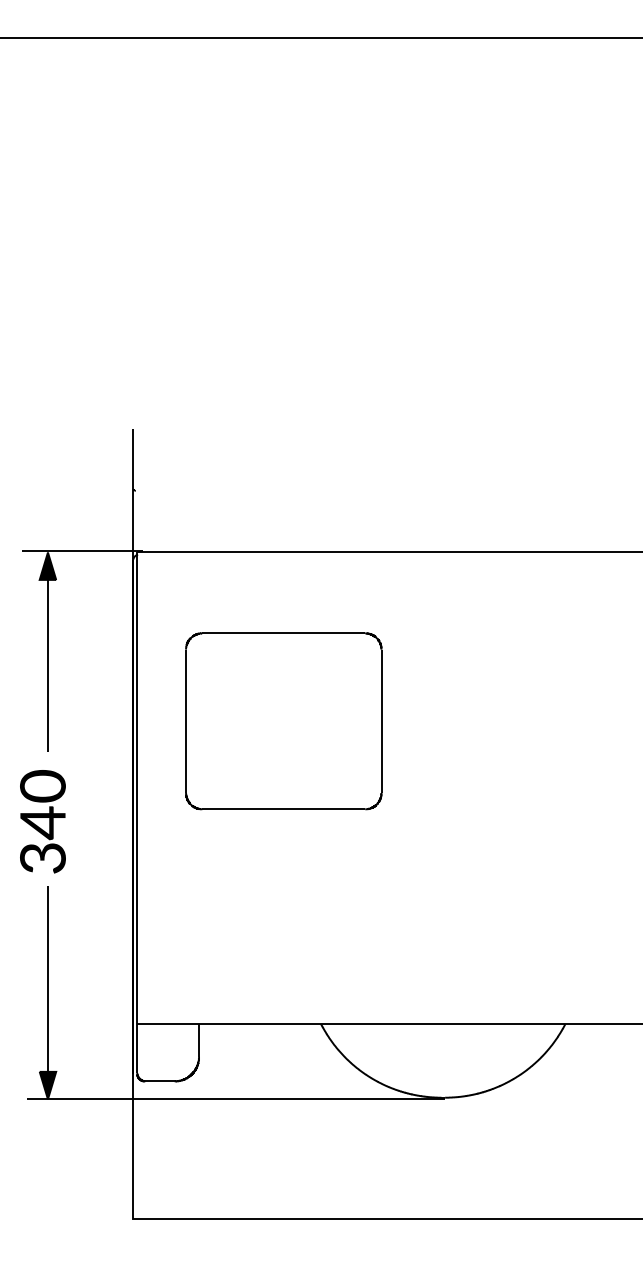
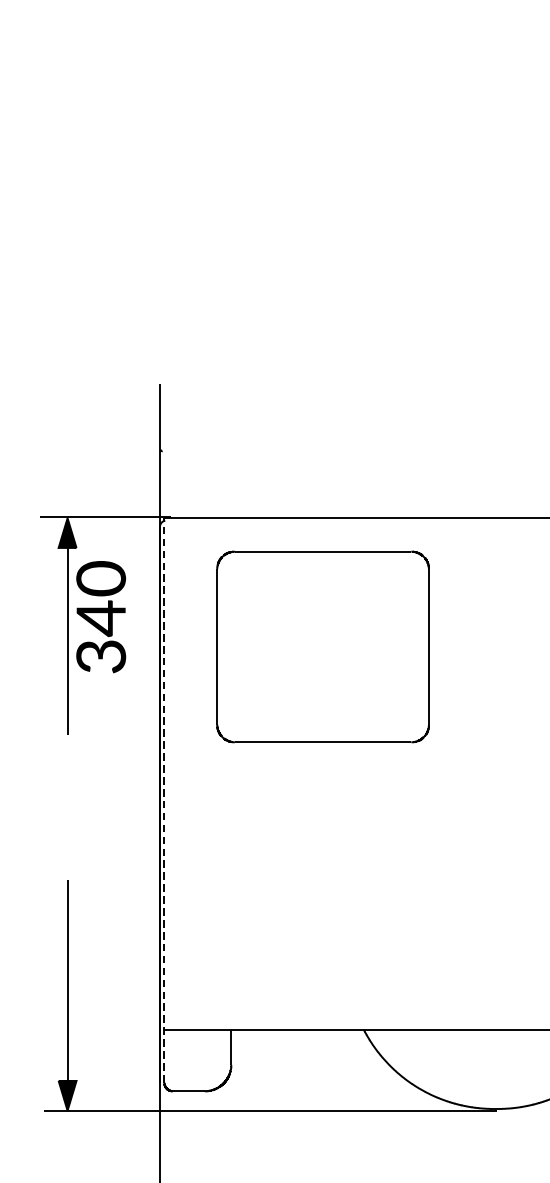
part: (283, 721) -> (322, 647), moved
line: (137, 812) -> (164, 799), solid -> dashed
text: (42, 821) -> (100, 616), moved

